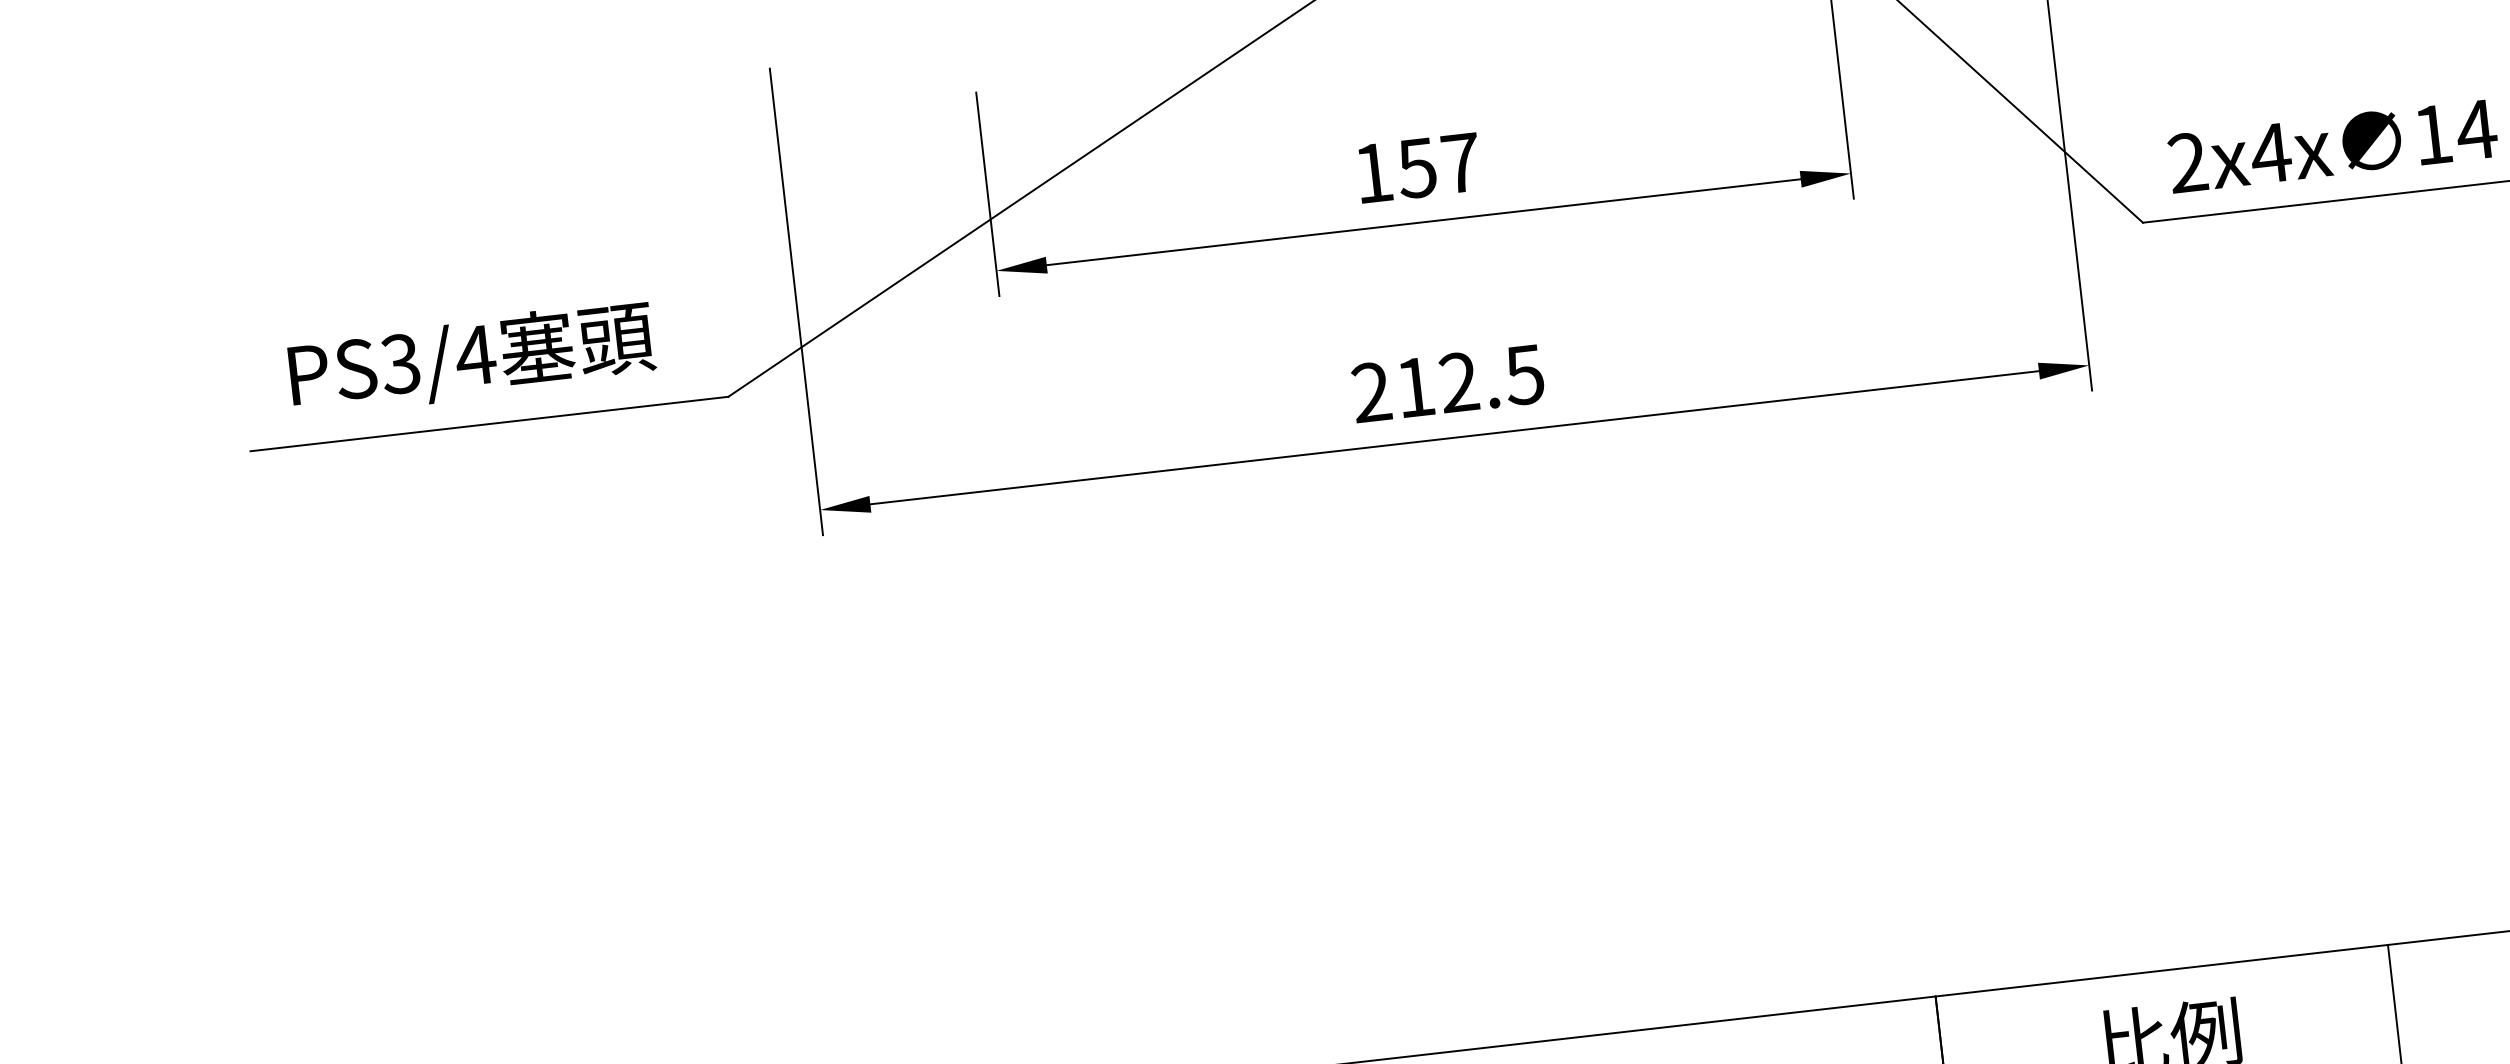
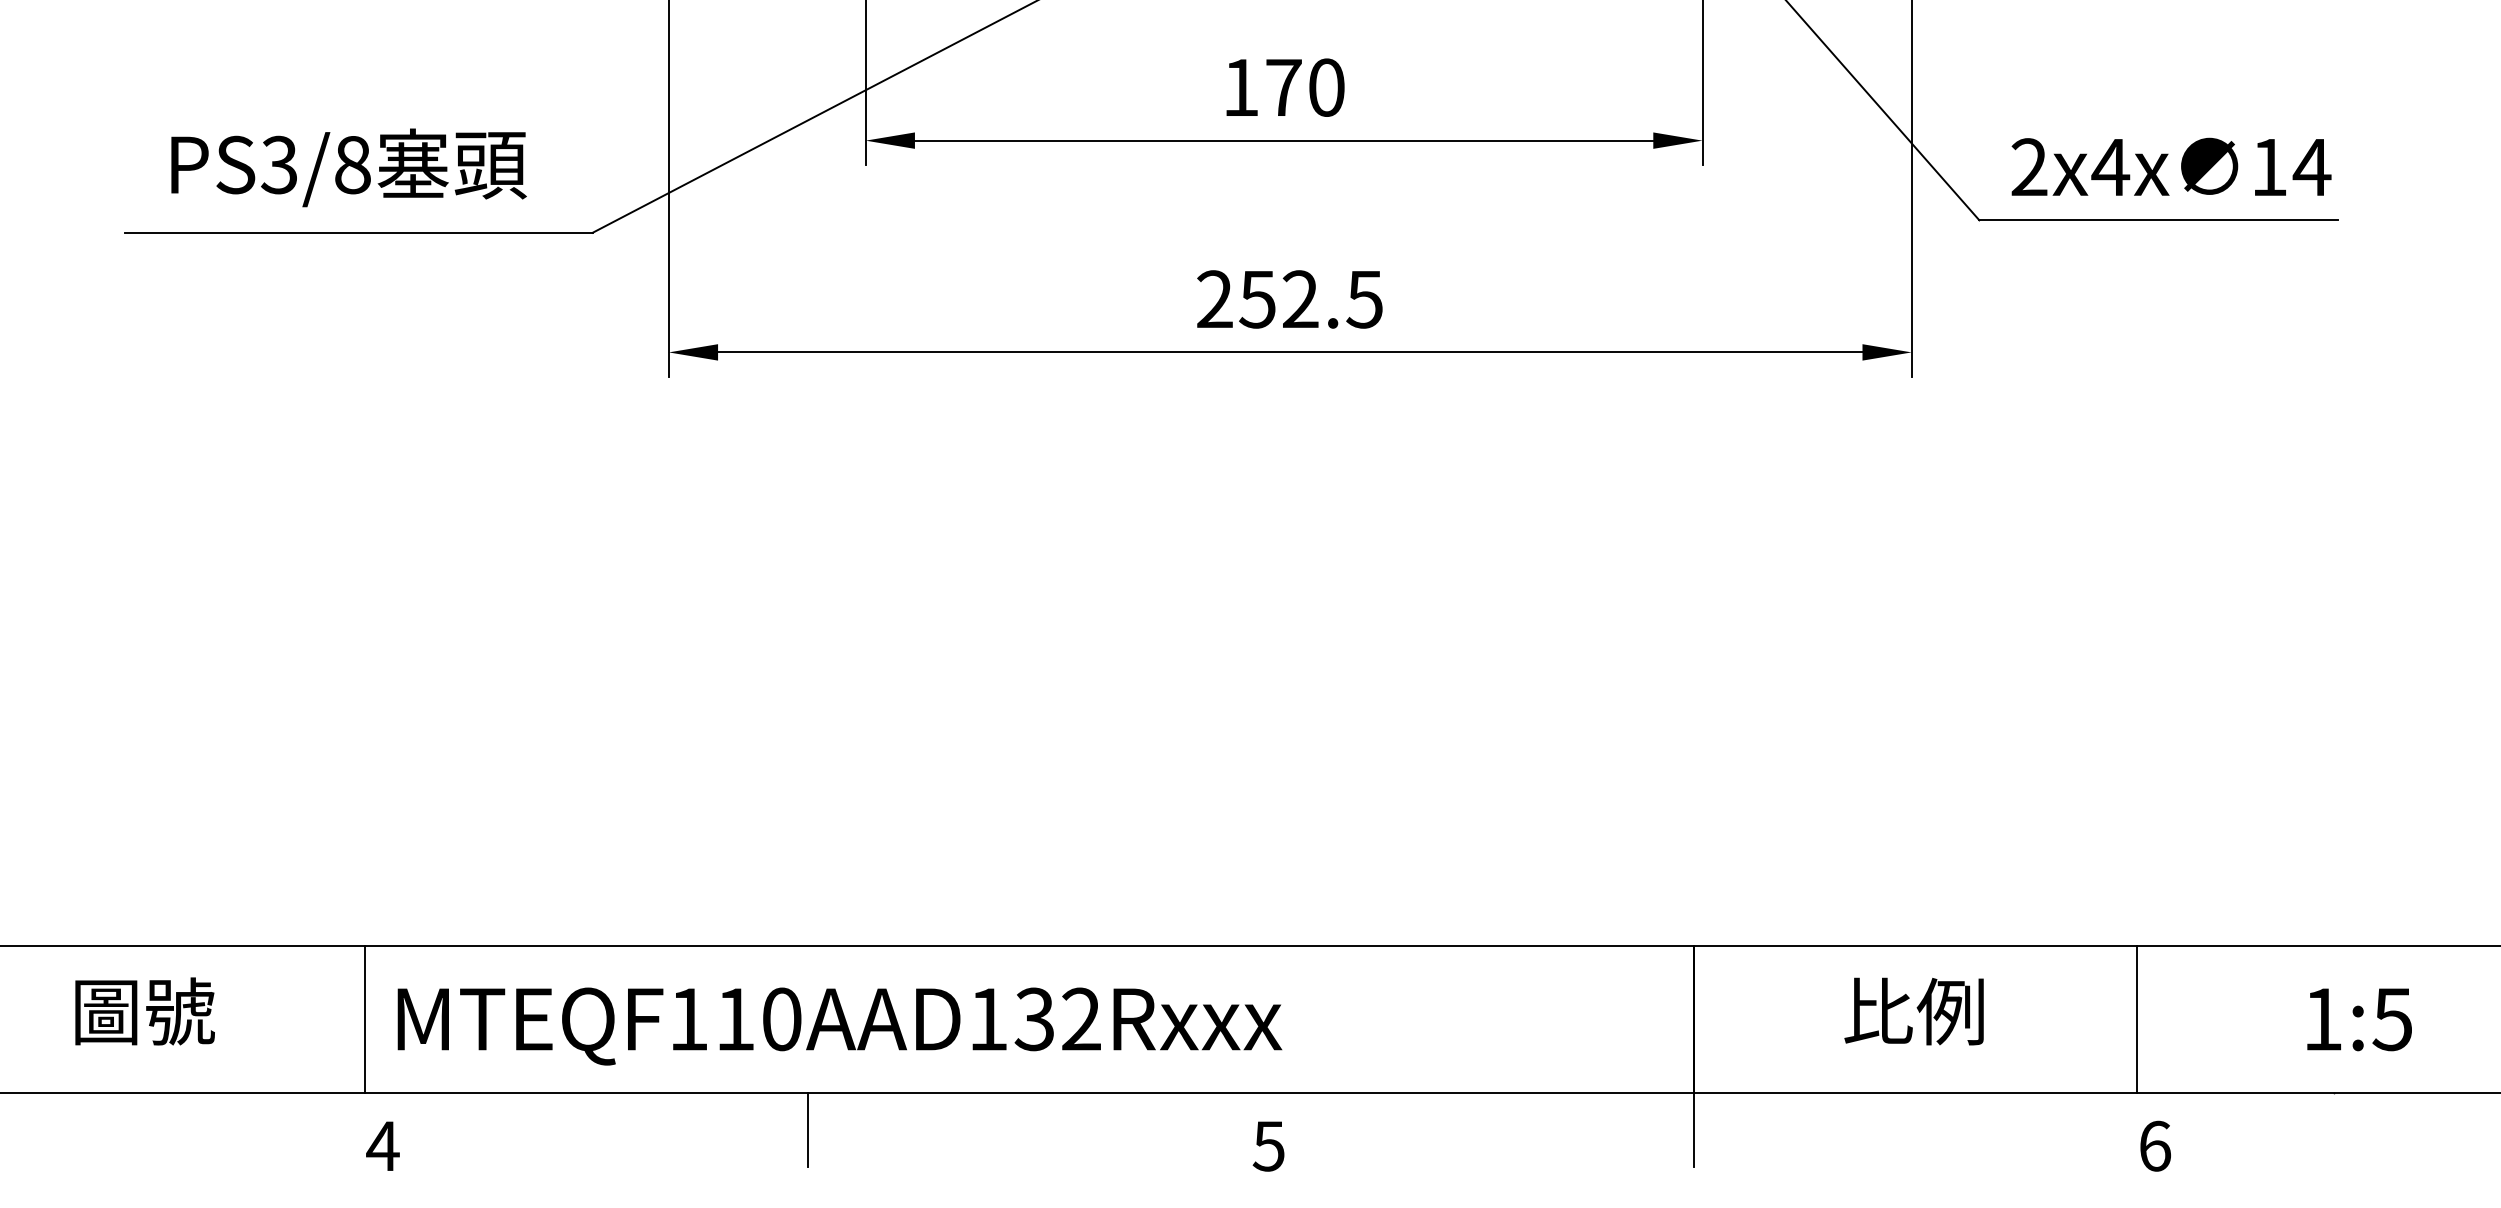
text: (1438, 165) -> (1304, 87), 157 -> 170
text: (475, 355) -> (352, 165), PS3/4 -> PS3/8
text: (1415, 387) -> (1257, 299), 212.5 -> 252.5

